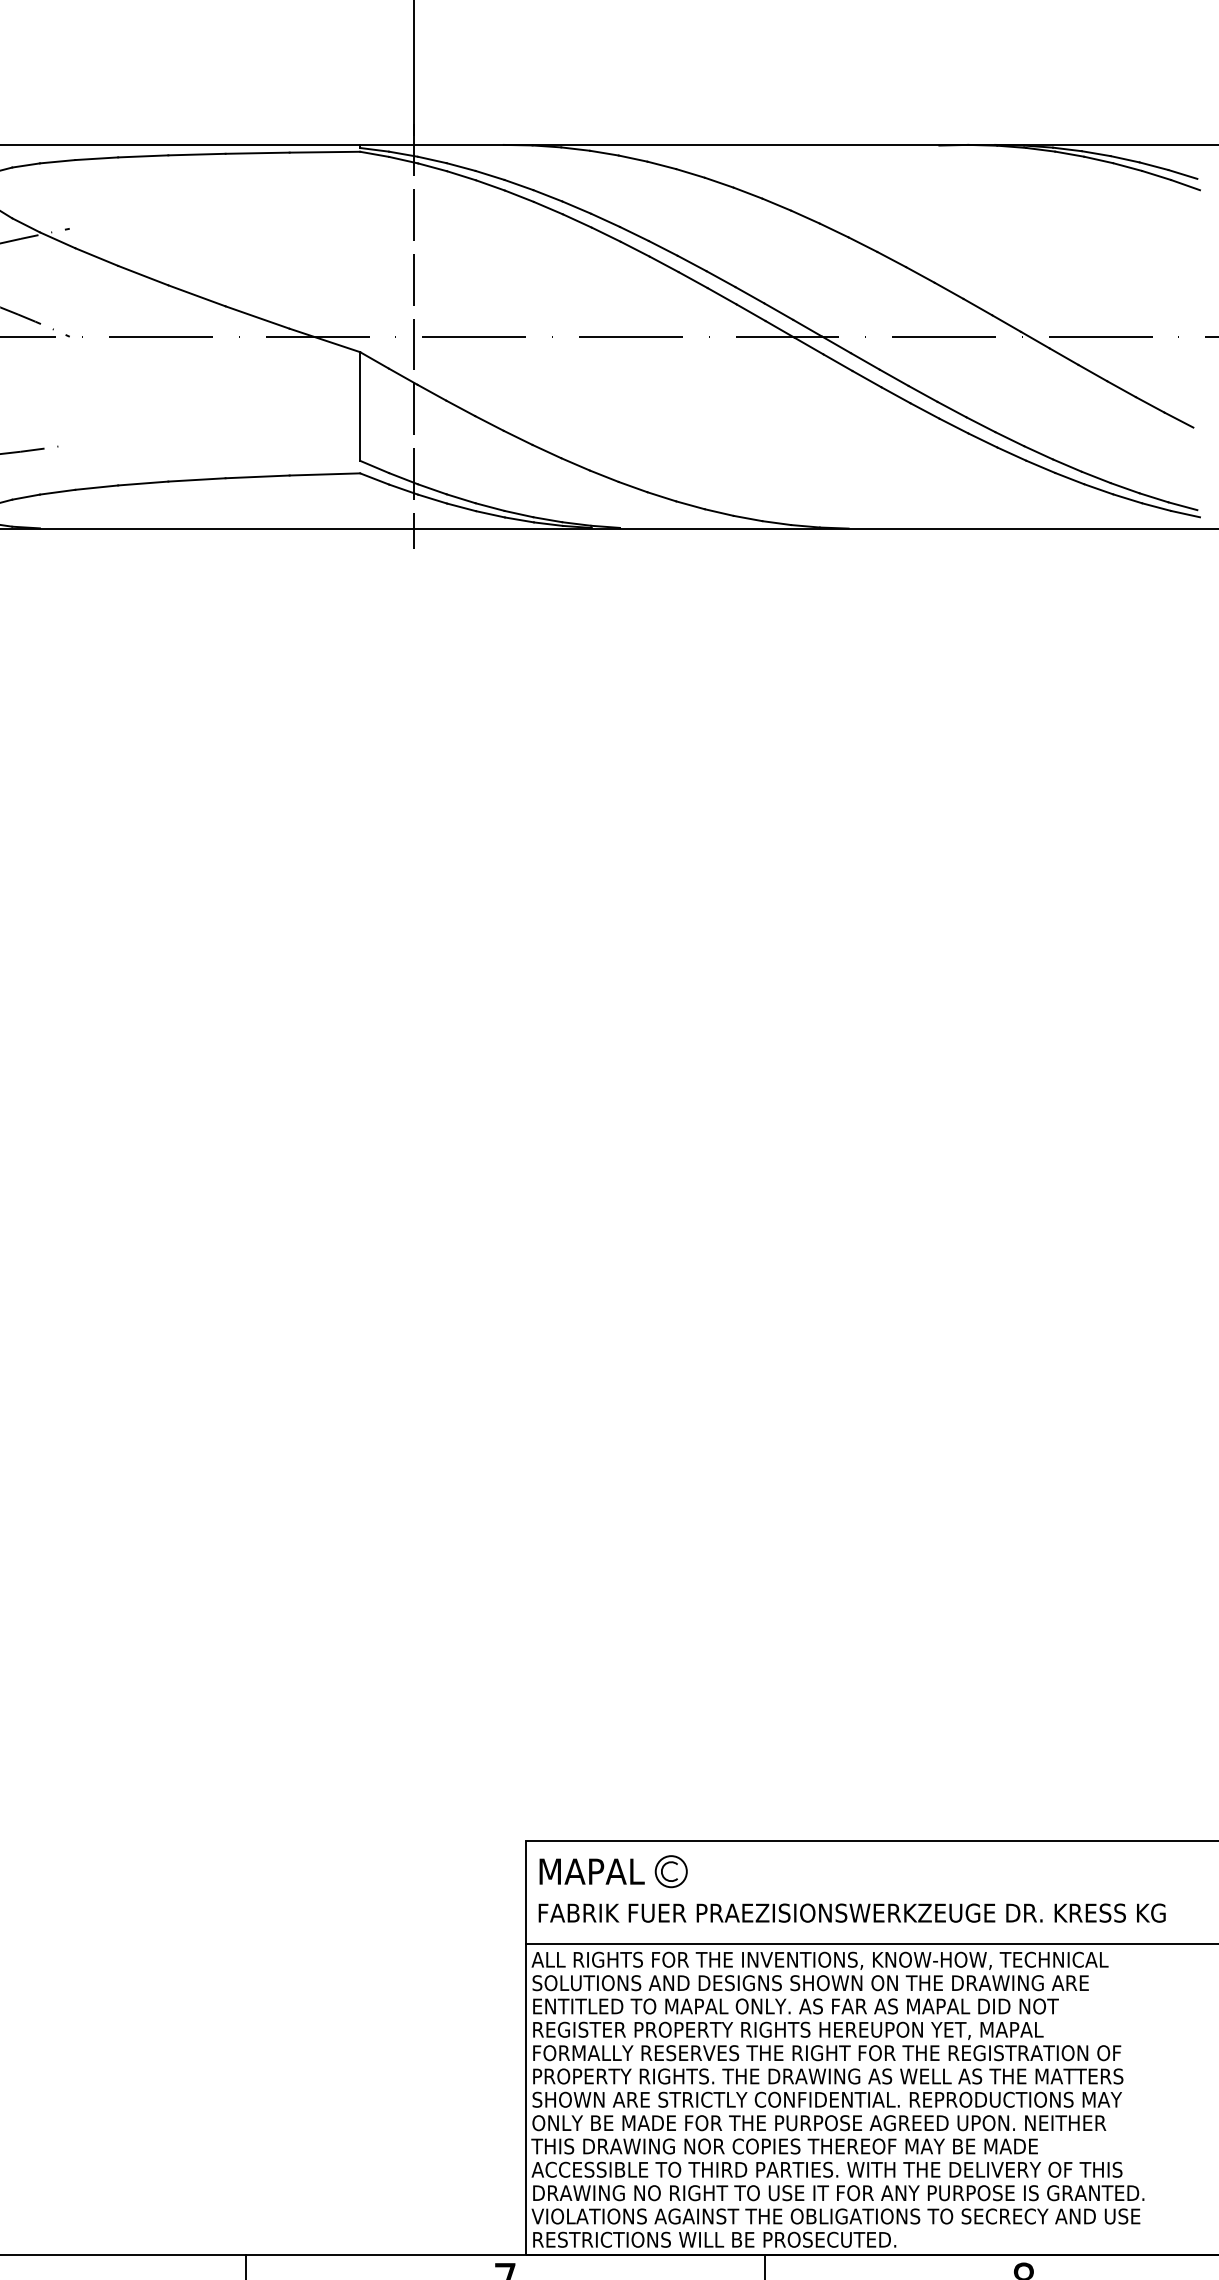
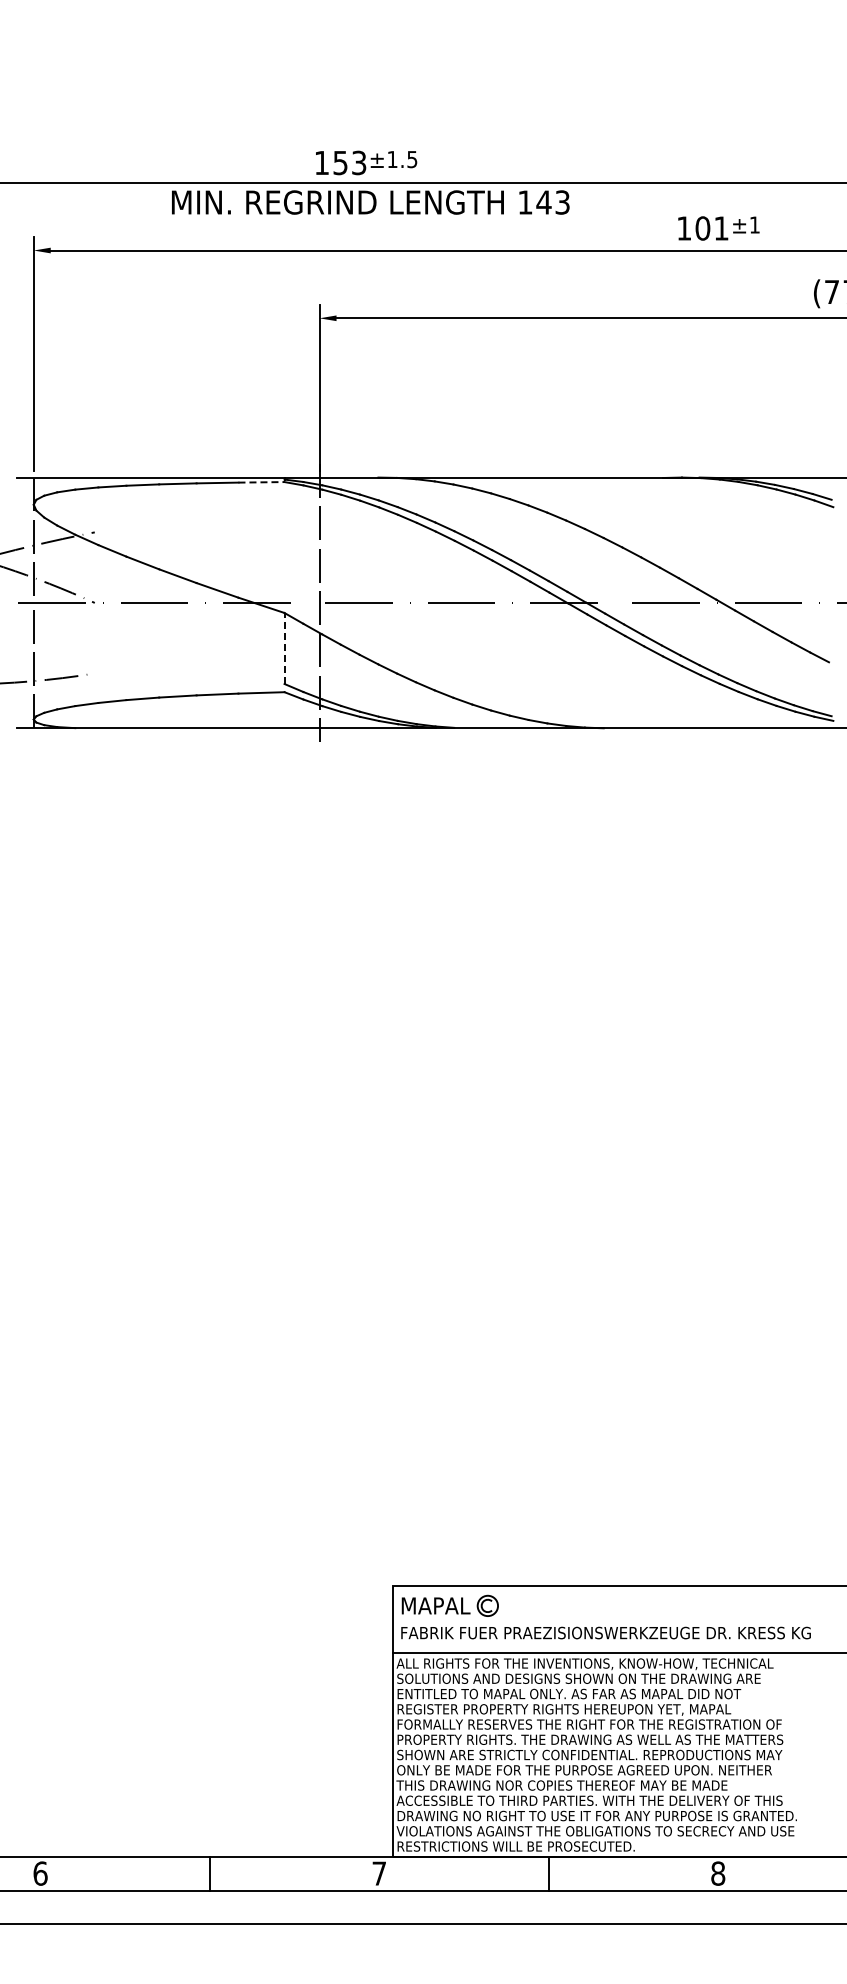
line: (326, 152) -> (262, 482), solid -> dashed
line: (360, 406) -> (284, 648), solid -> dashed

